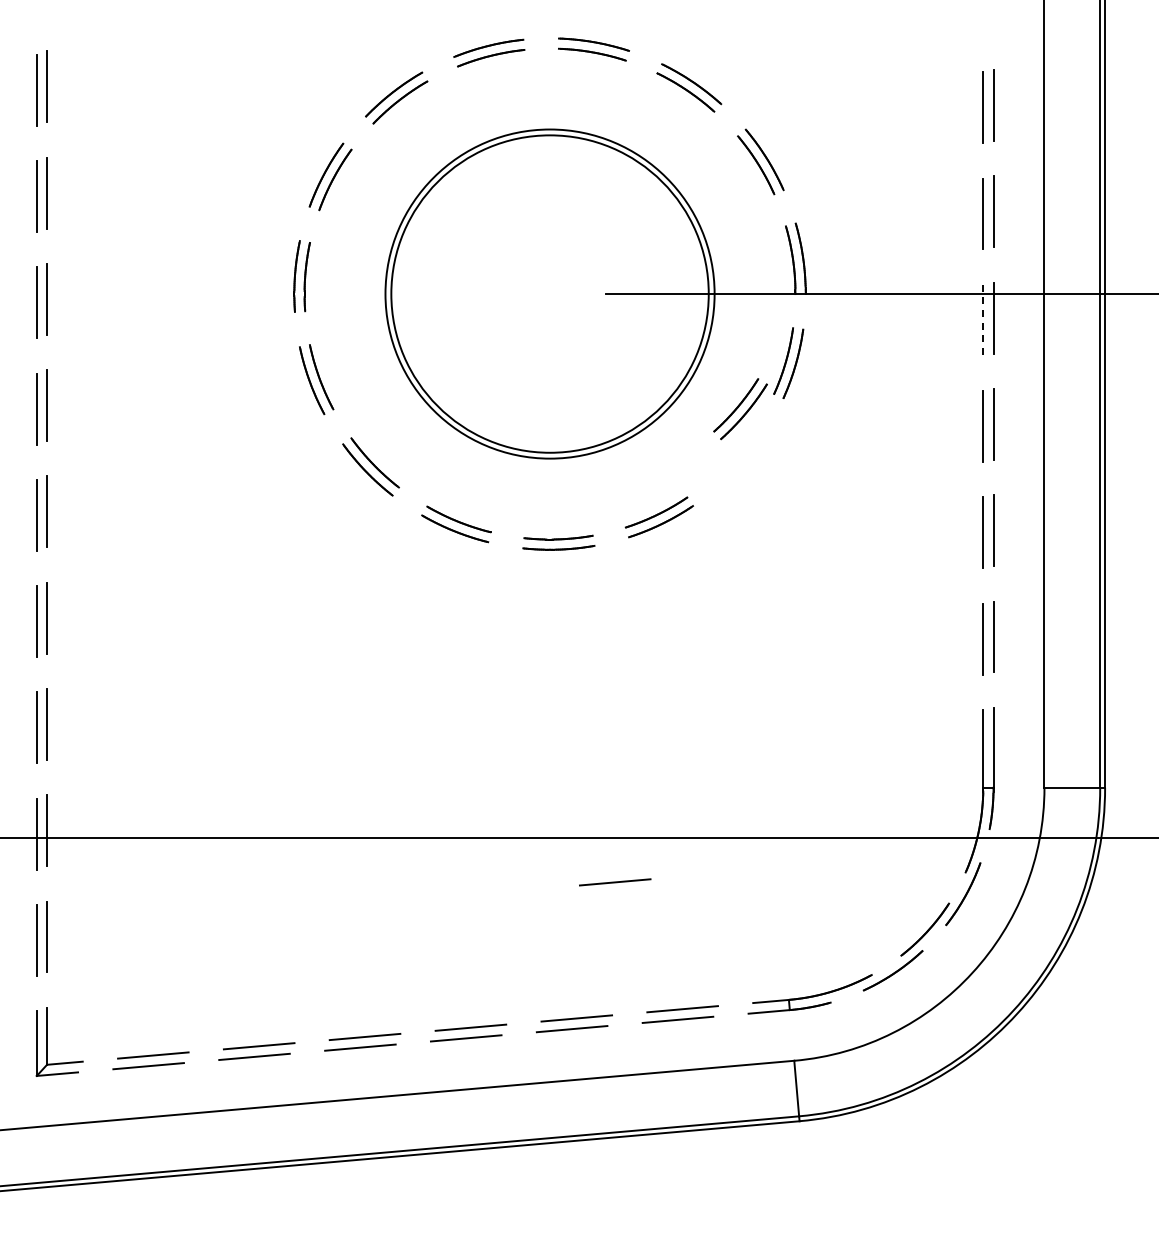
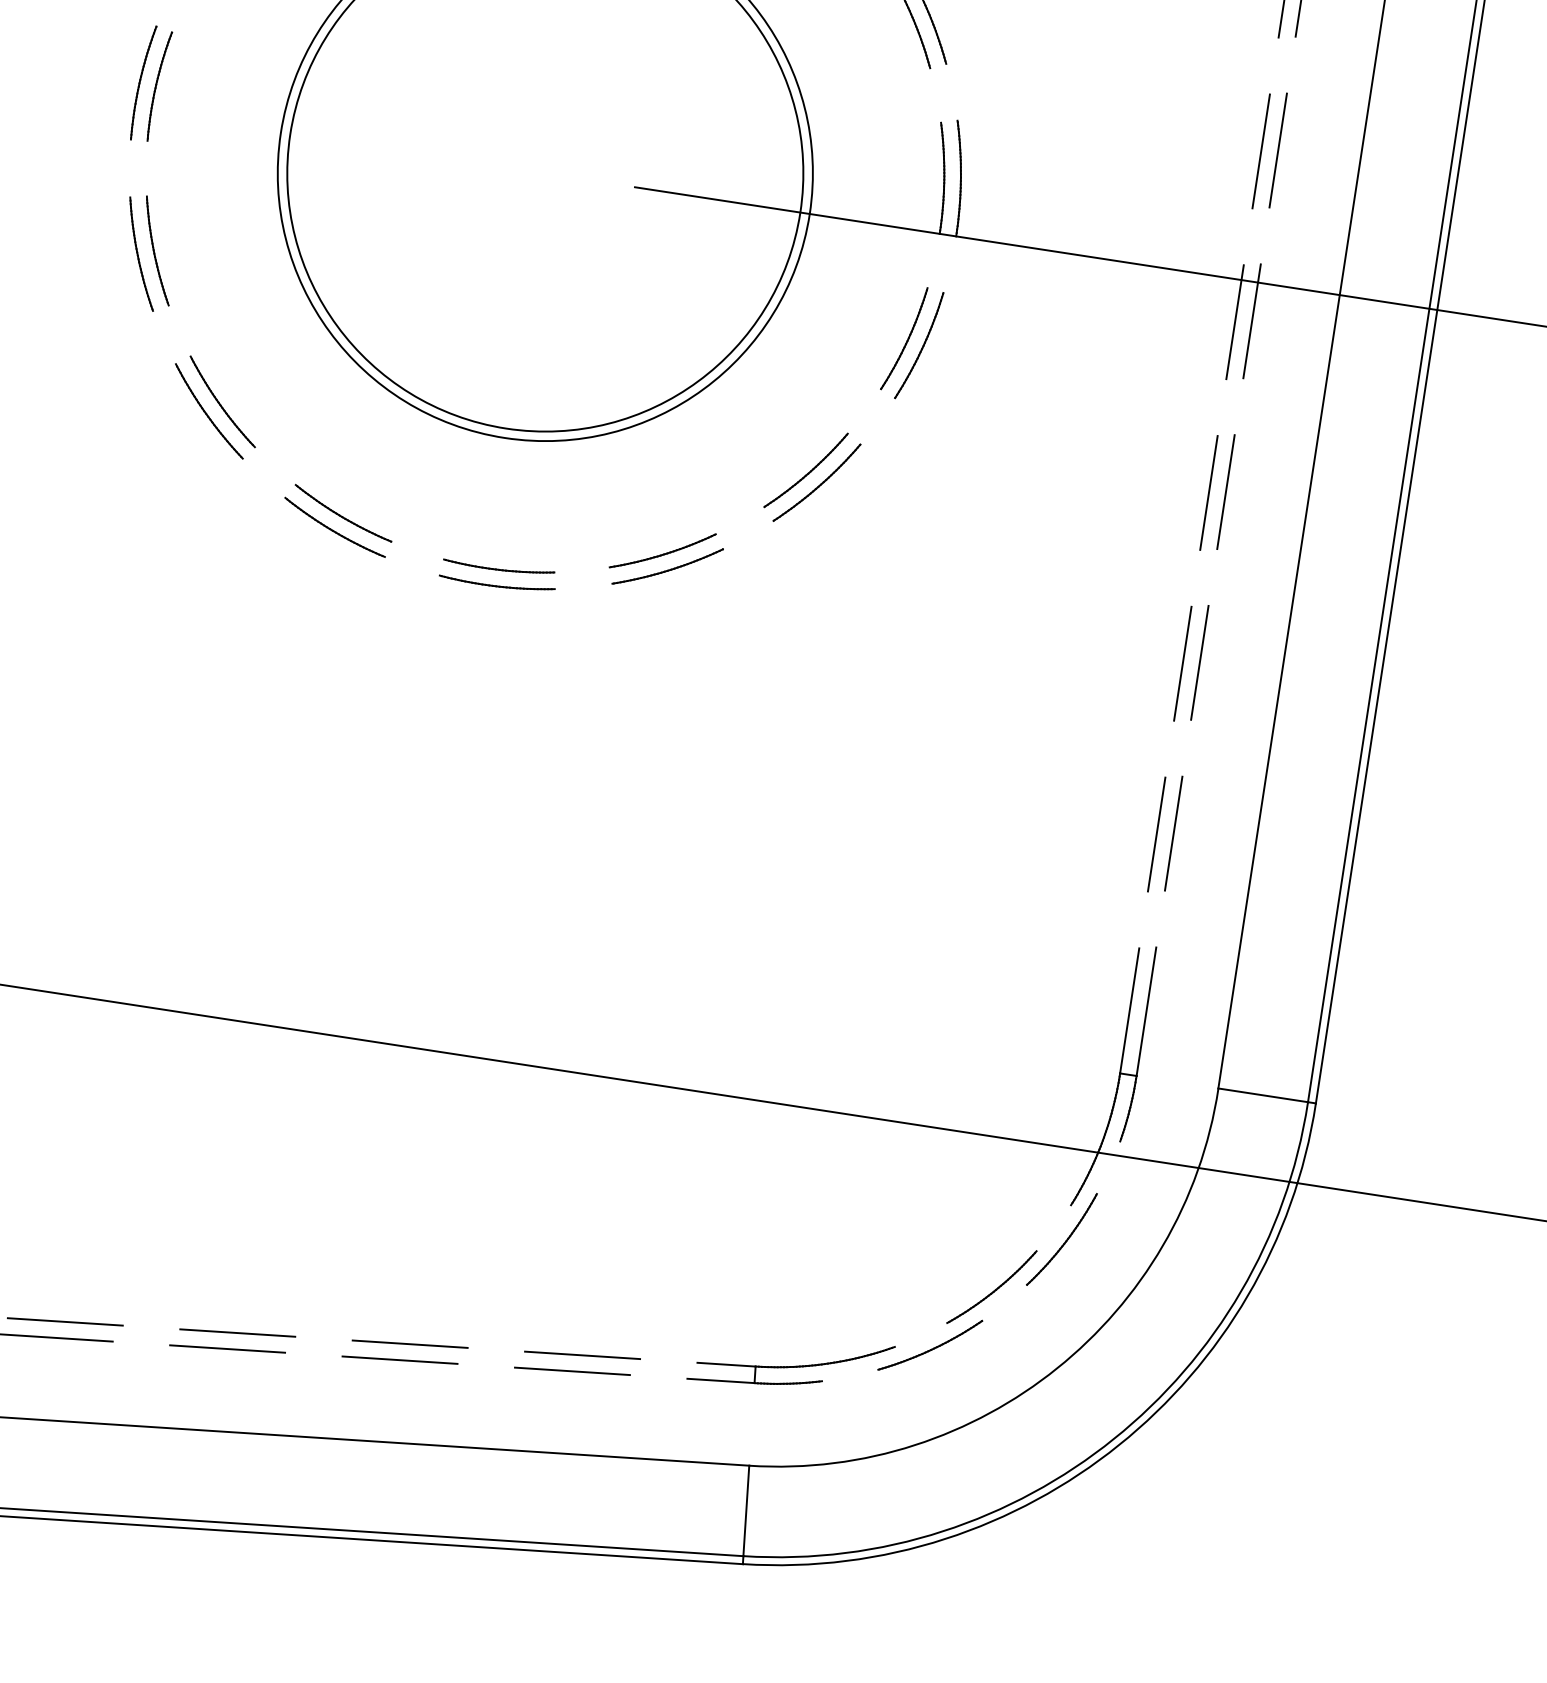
line: (983, 320) -> (1235, 322), dashed -> solid
part: (740, 409) -> (811, 478), moved
line: (615, 882) -> (505, 1135), removed

